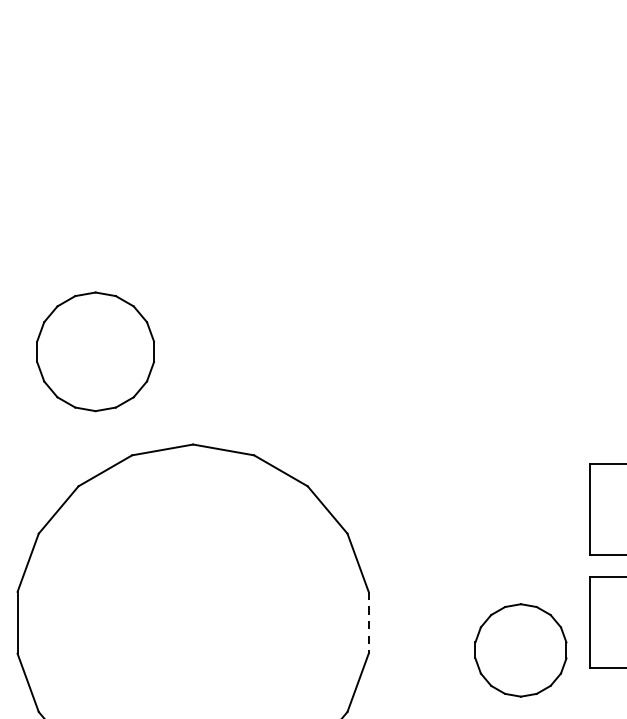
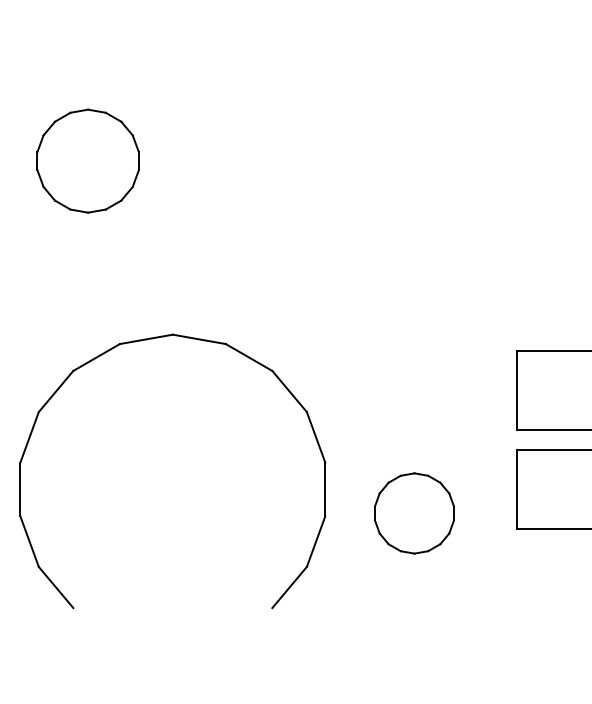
part: (94, 351) -> (87, 160), moved
line: (368, 622) -> (325, 489), dashed -> solid
part: (520, 650) -> (414, 513), moved

